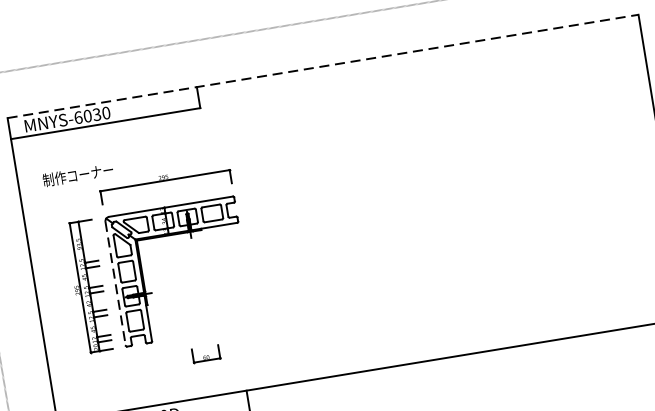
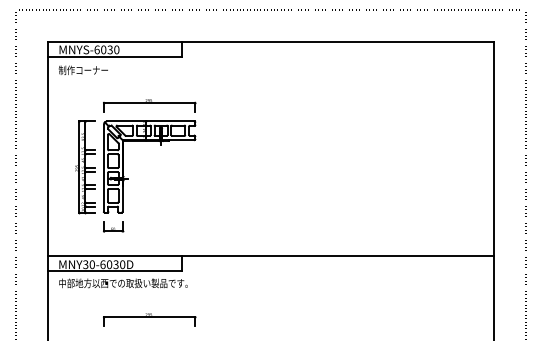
line: (323, 66) -> (271, 42), dashed -> solid
text: (76, 174) -> (82, 69), moved
line: (114, 284) -> (103, 168), dashed -> solid
part: (206, 353) -> (113, 226), moved

